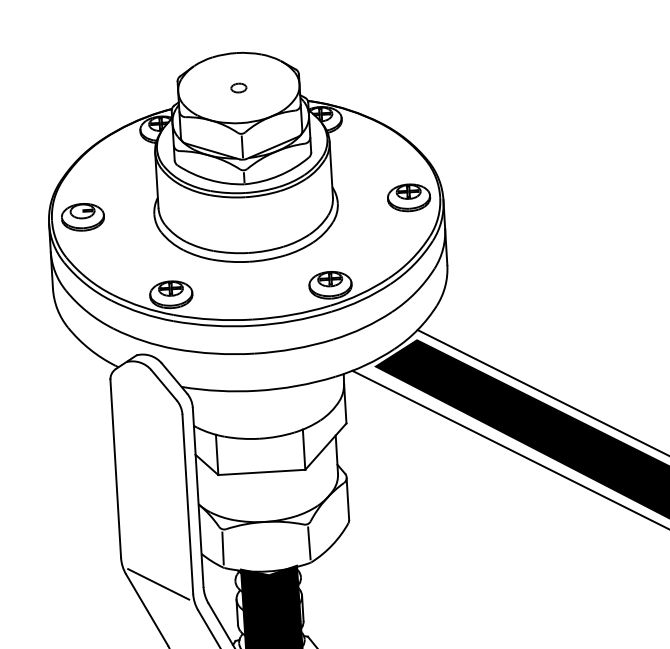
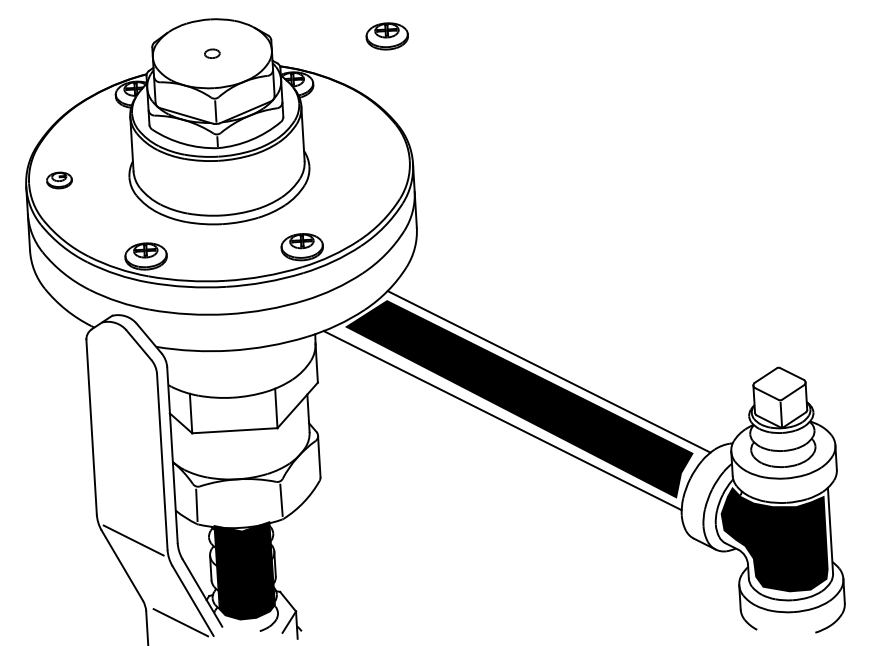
part: (408, 197) -> (386, 36), moved
part: (83, 217) -> (59, 180), size x0.6

